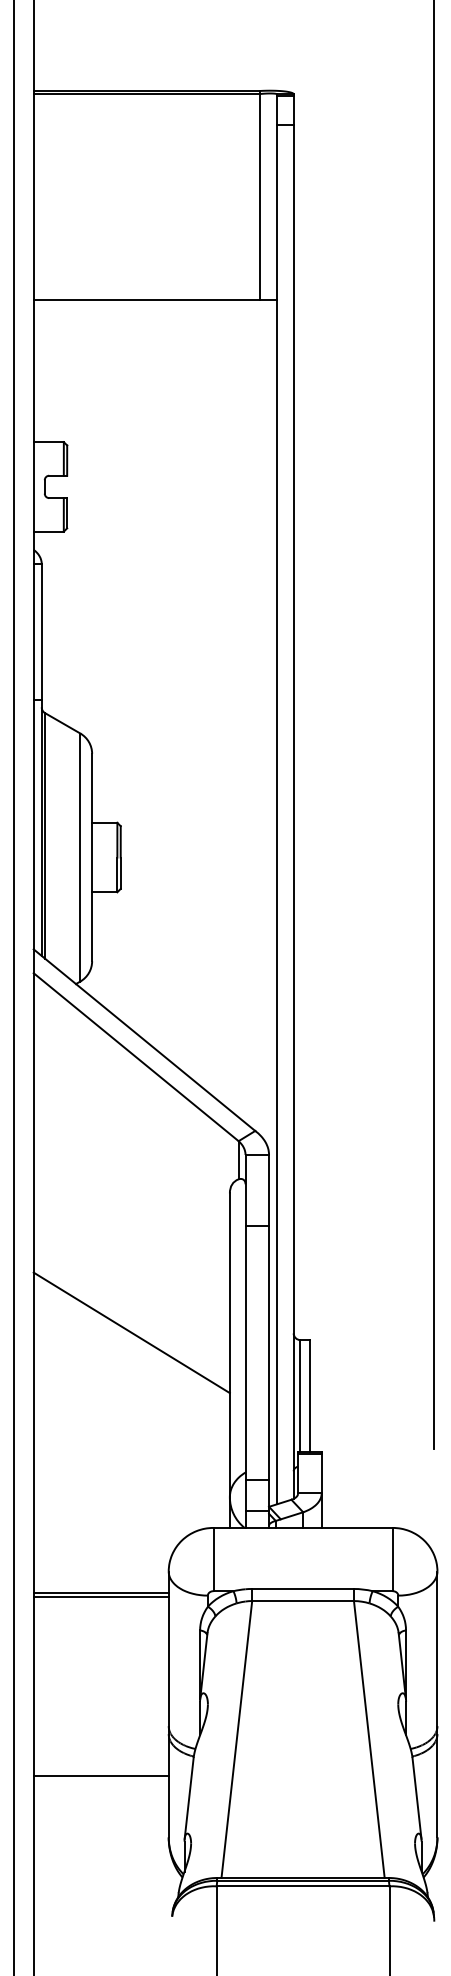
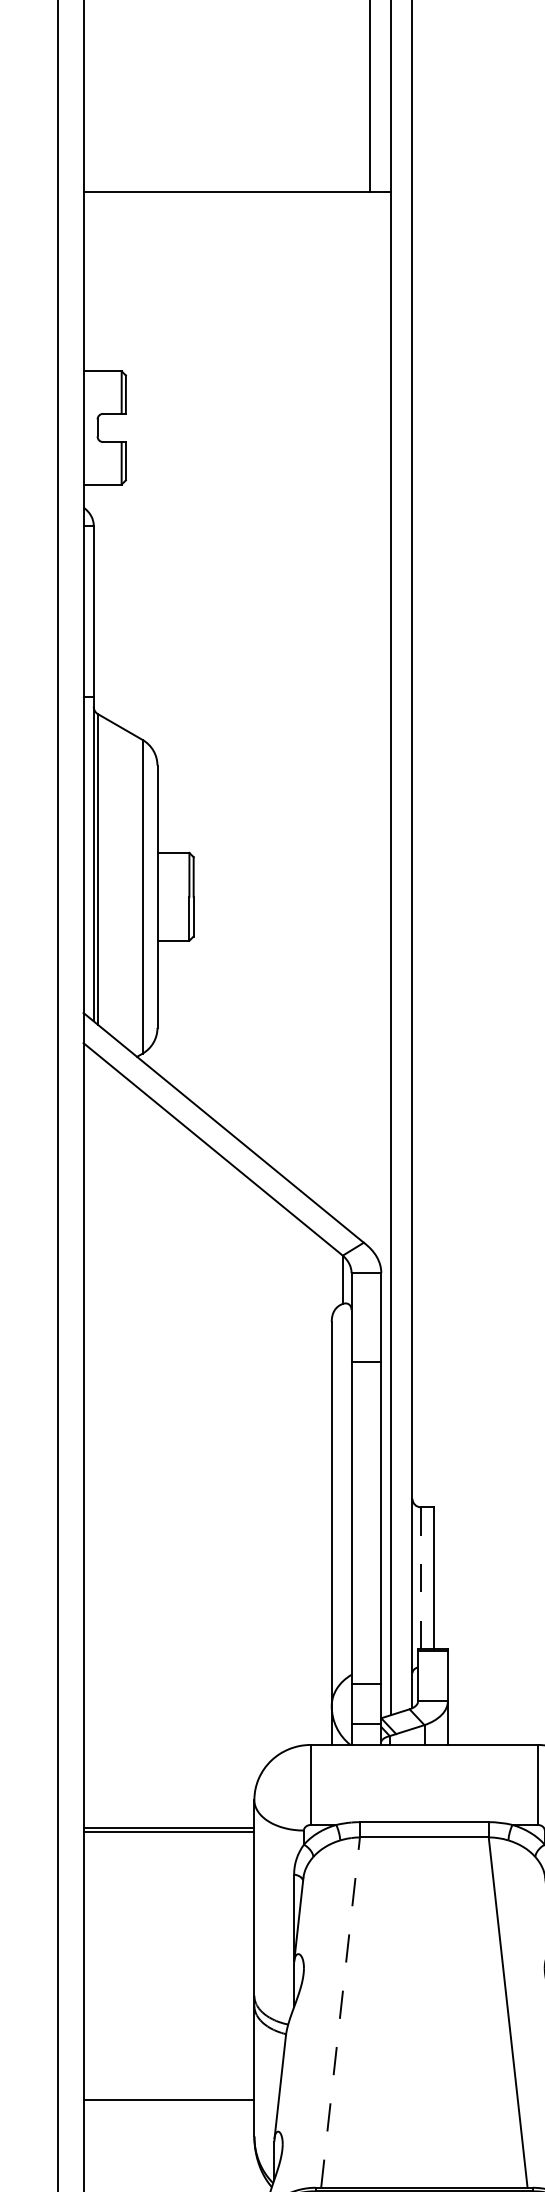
line: (131, 1332) -> (207, 1497), removed
line: (300, 1396) -> (421, 1578), solid -> dashed
line: (236, 1739) -> (340, 2012), solid -> dashed
line: (100, 1775) -> (168, 2099), moved

